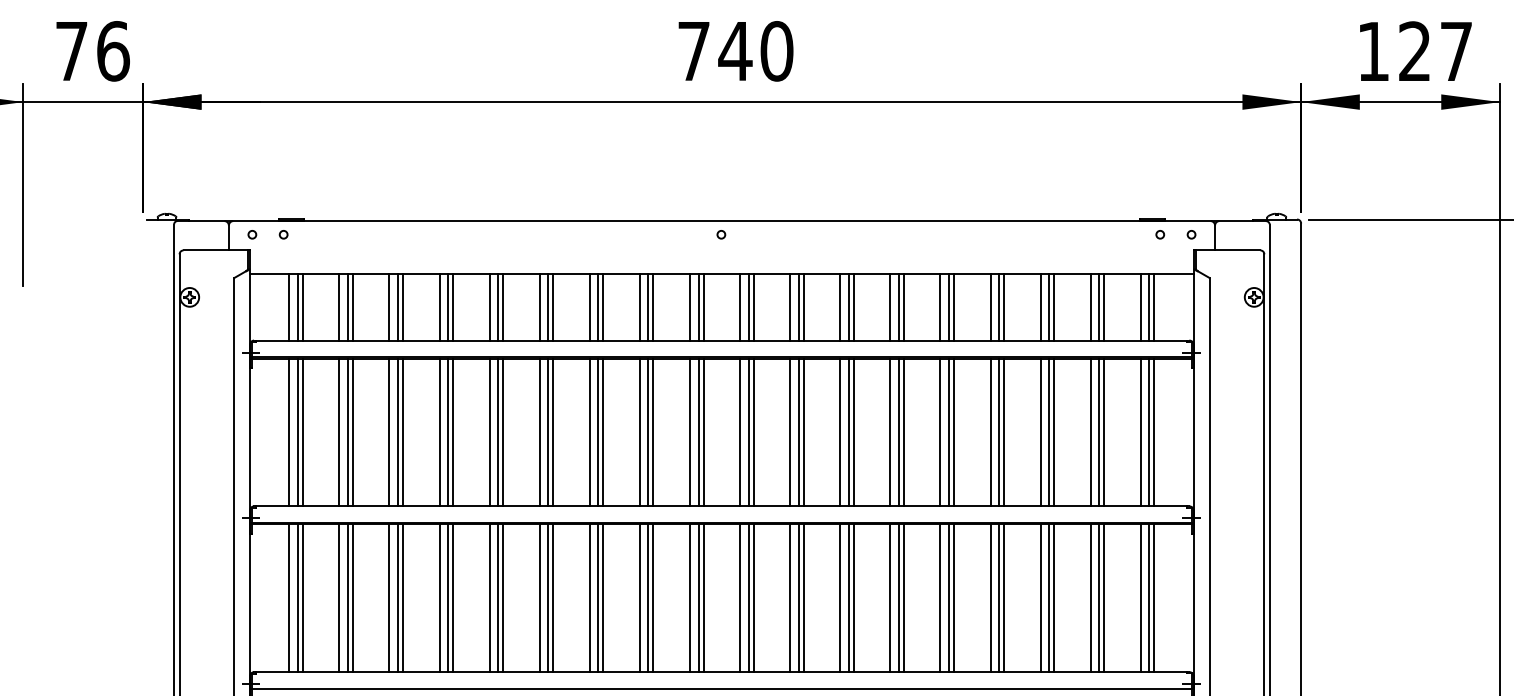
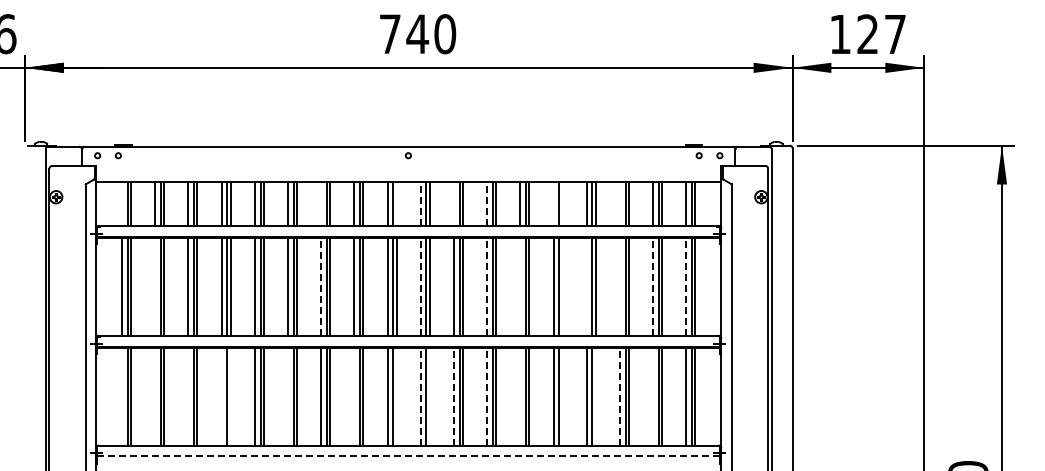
line: (289, 306) -> (122, 203), removed
line: (590, 306) -> (321, 203), removed
line: (703, 306) -> (396, 203), removed
line: (739, 306) -> (420, 203), solid -> dashed
line: (789, 306) -> (453, 203), removed
line: (840, 306) -> (487, 203), solid -> dashed
line: (940, 306) -> (553, 203), removed
line: (953, 306) -> (562, 203), removed
line: (1040, 306) -> (619, 203), removed
line: (339, 432) -> (155, 286), removed
line: (590, 432) -> (321, 286), solid -> dashed
line: (739, 432) -> (420, 286), solid -> dashed
line: (840, 432) -> (487, 286), solid -> dashed
line: (890, 432) -> (520, 286), removed
line: (953, 432) -> (562, 286), removed
line: (990, 432) -> (586, 286), removed
line: (1040, 432) -> (619, 286), removed
line: (1091, 432) -> (653, 286), solid -> dashed
line: (1141, 432) -> (686, 286), solid -> dashed
line: (289, 598) -> (122, 396), removed
line: (339, 598) -> (155, 396), removed
line: (389, 598) -> (188, 396), removed
line: (439, 598) -> (221, 396), removed
line: (452, 598) -> (230, 396), removed
line: (540, 598) -> (288, 396), removed
line: (640, 598) -> (354, 396), removed
line: (703, 598) -> (396, 396), removed
line: (739, 598) -> (420, 396), solid -> dashed
line: (753, 598) -> (429, 396), removed
line: (789, 598) -> (453, 396), solid -> dashed
line: (840, 598) -> (487, 396), solid -> dashed
line: (890, 598) -> (520, 396), removed
line: (953, 598) -> (562, 396), removed
line: (1003, 598) -> (595, 396), removed
line: (1040, 598) -> (619, 396), solid -> dashed
line: (1091, 598) -> (653, 396), removed
line: (721, 688) -> (408, 456), solid -> dashed

